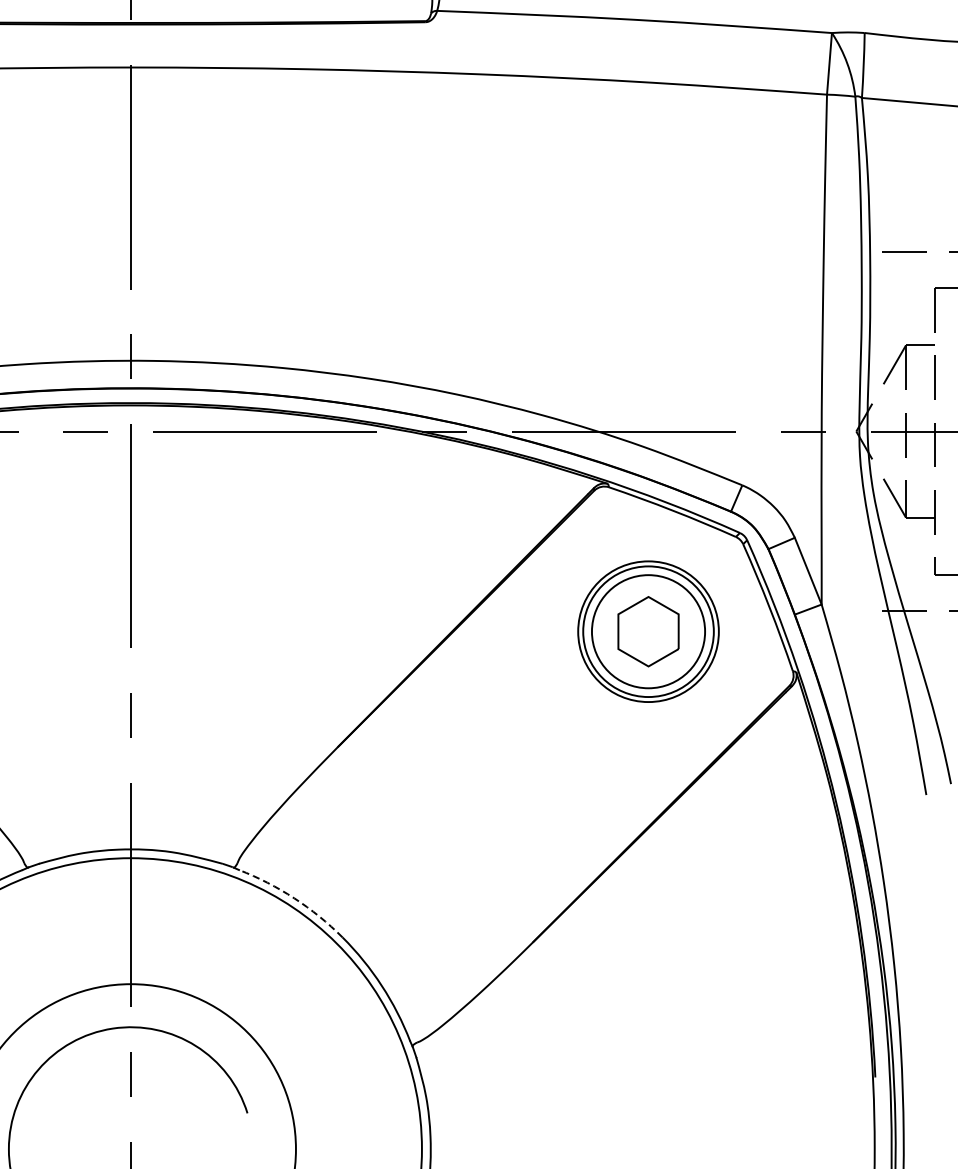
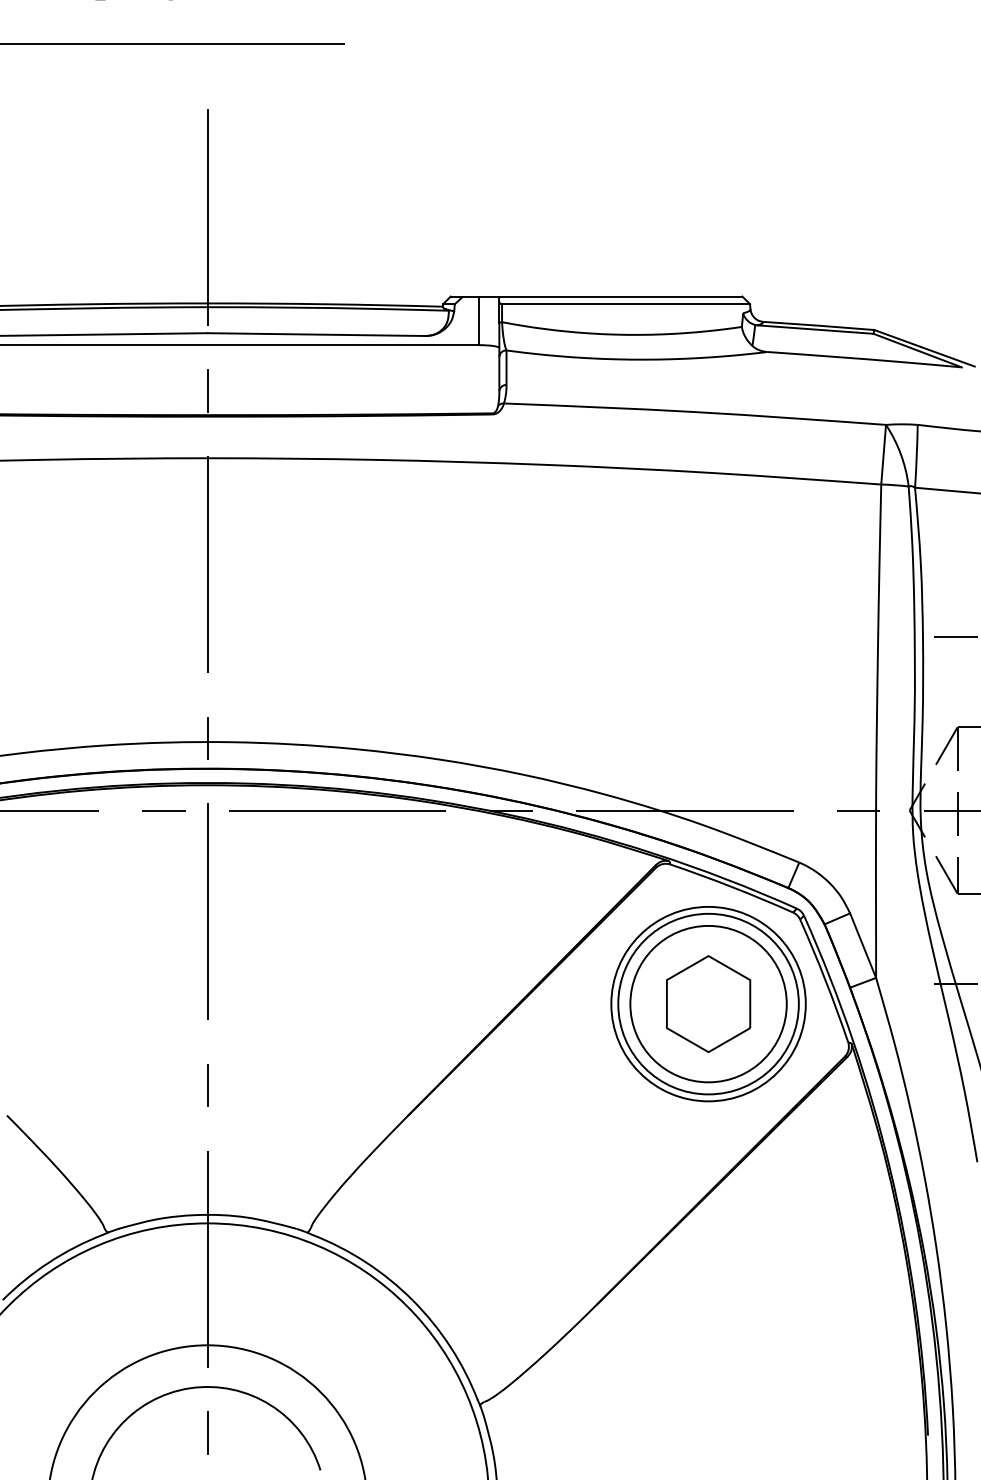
part: (648, 631) -> (708, 1004), size x1.43
arc: (294, 898) -> (365, 1262), dashed -> solid

